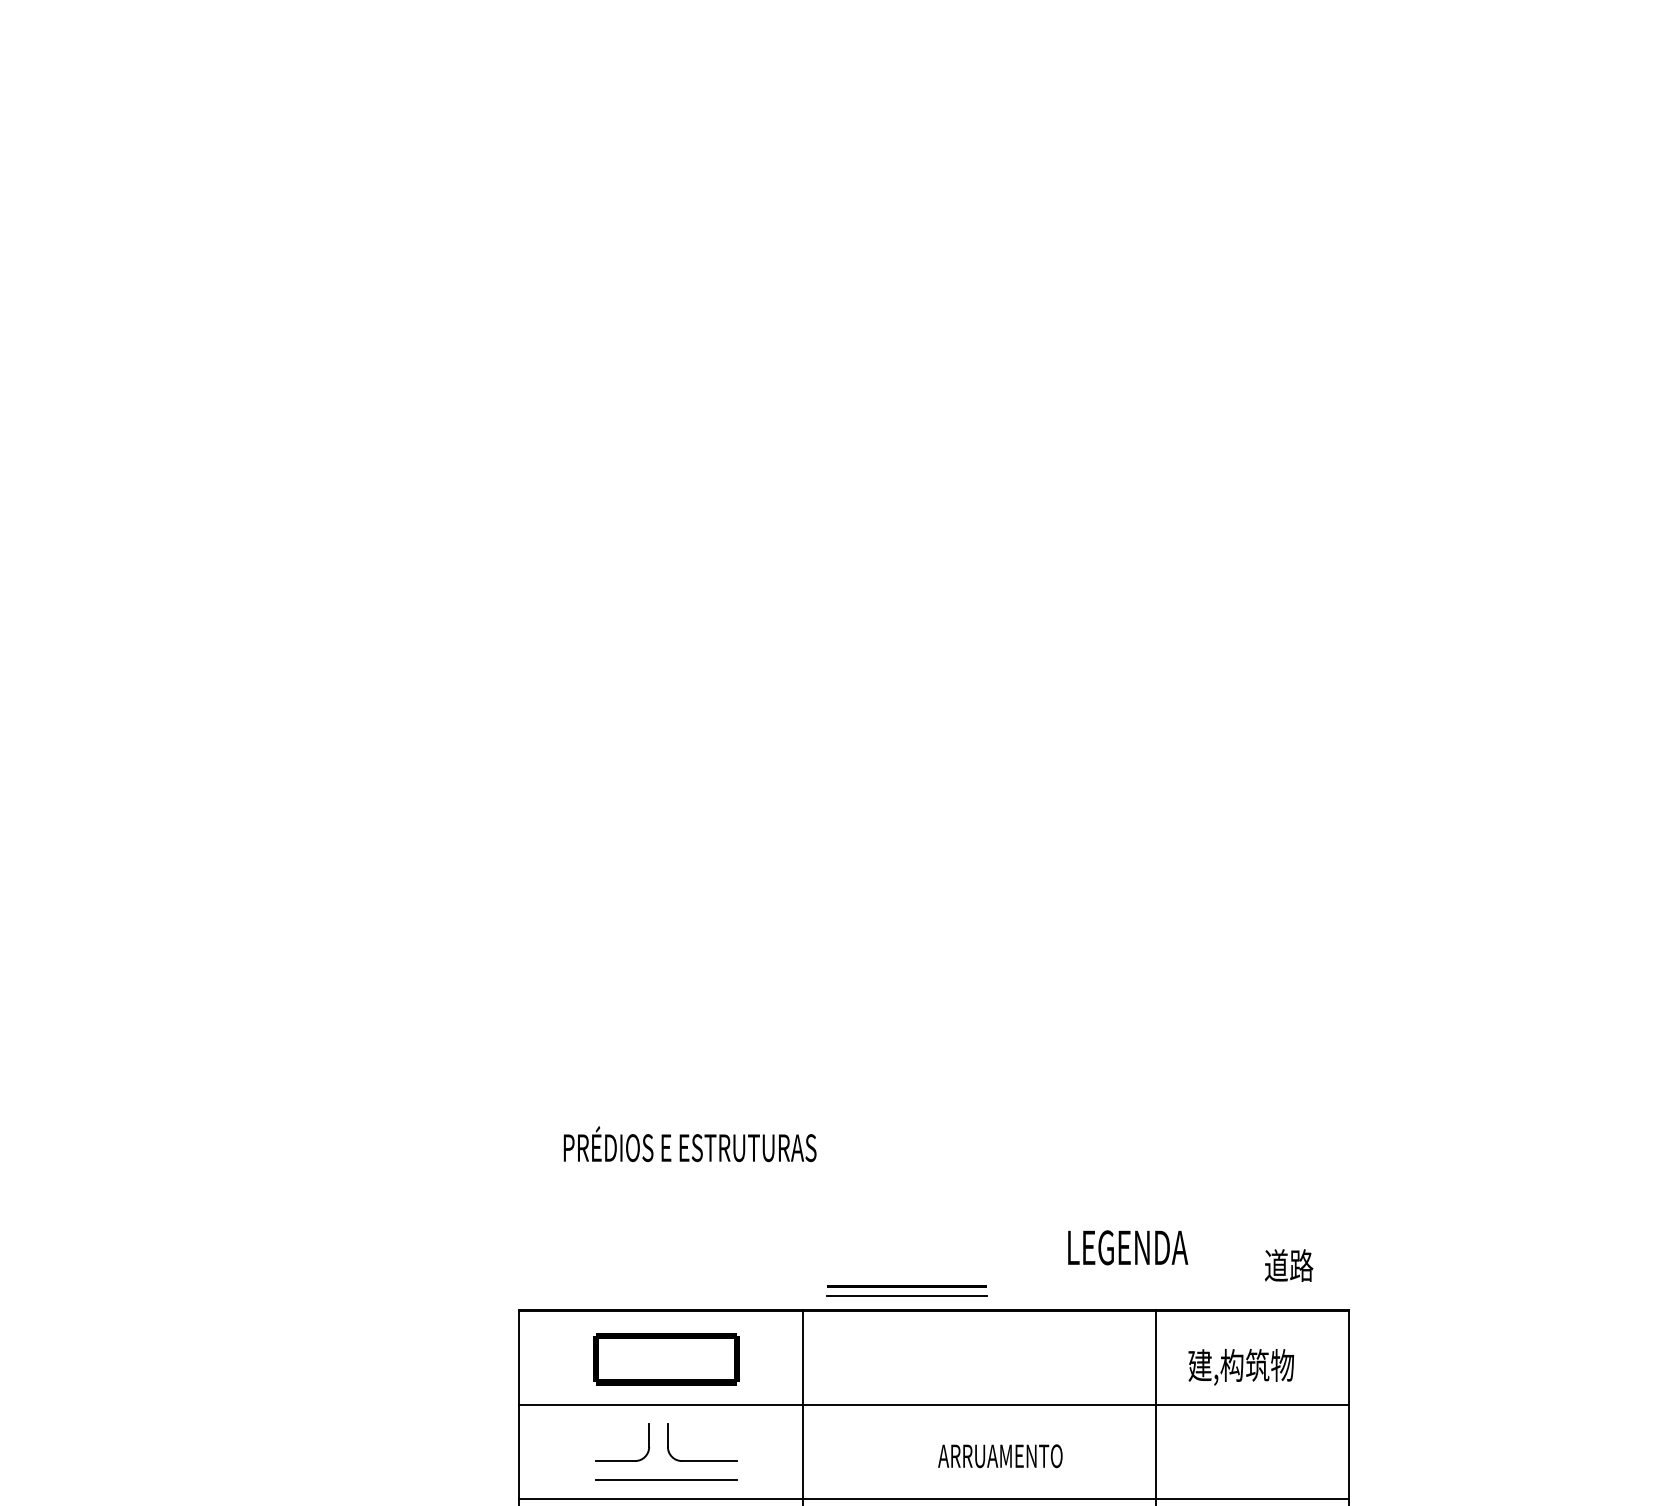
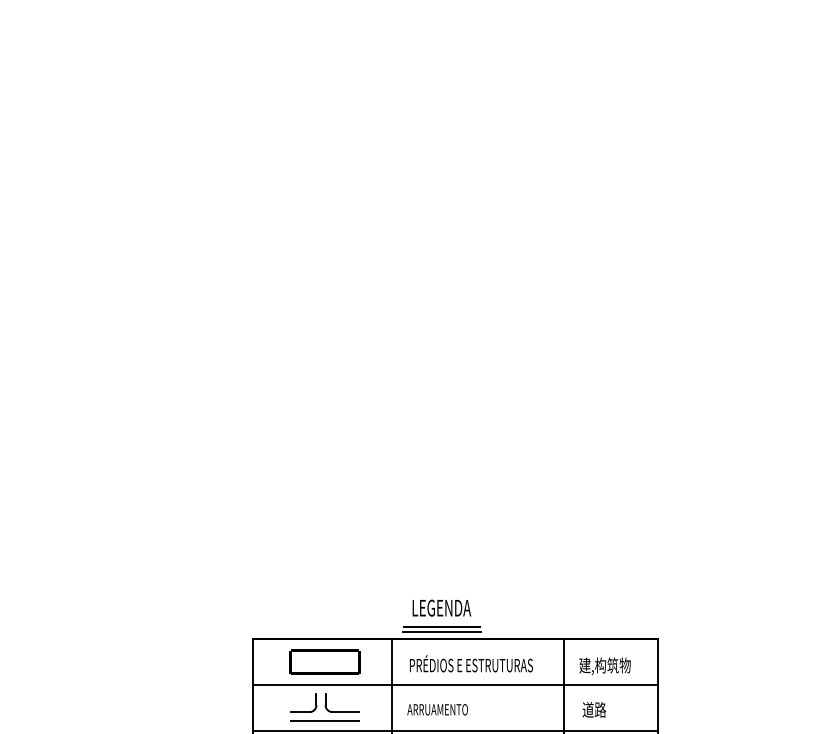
text: (690, 1143) -> (471, 663), moved
text: (1127, 1246) -> (441, 607), moved
text: (1287, 1264) -> (593, 709), moved
text: (1000, 1455) -> (437, 709), moved

